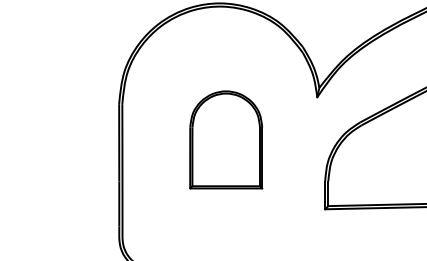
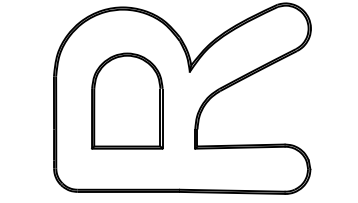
part: (226, 139) -> (127, 100), size x1.43

